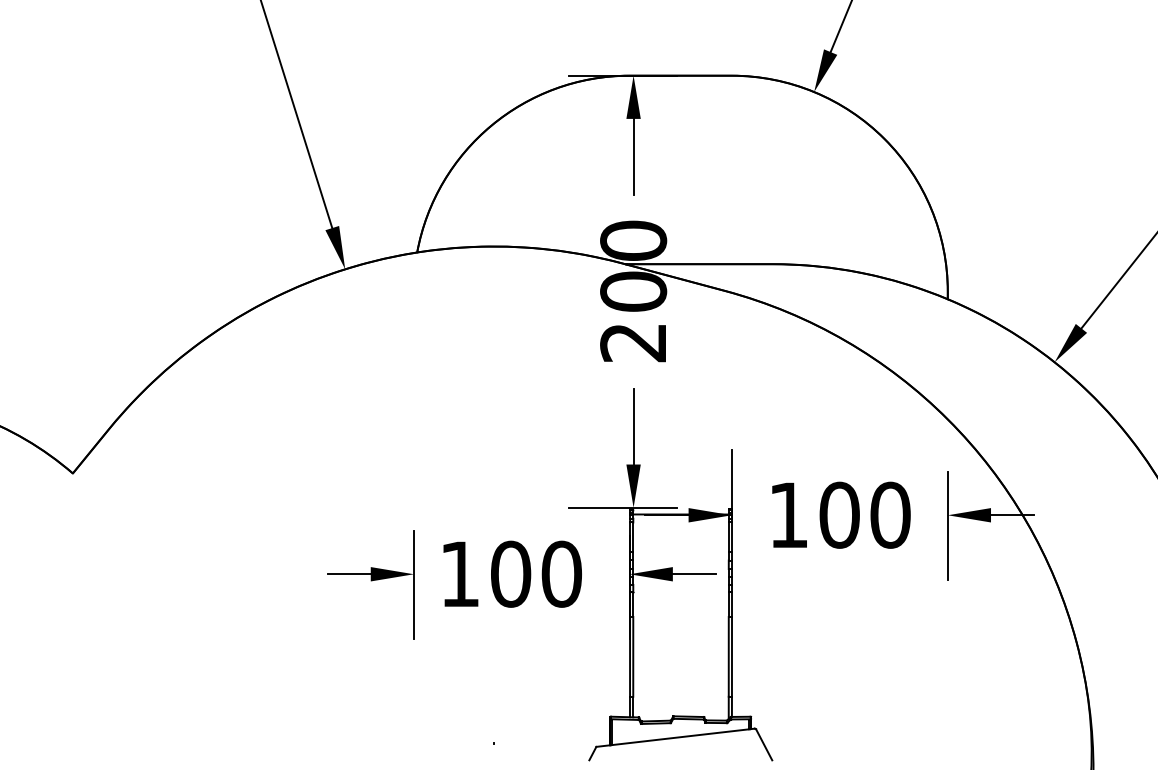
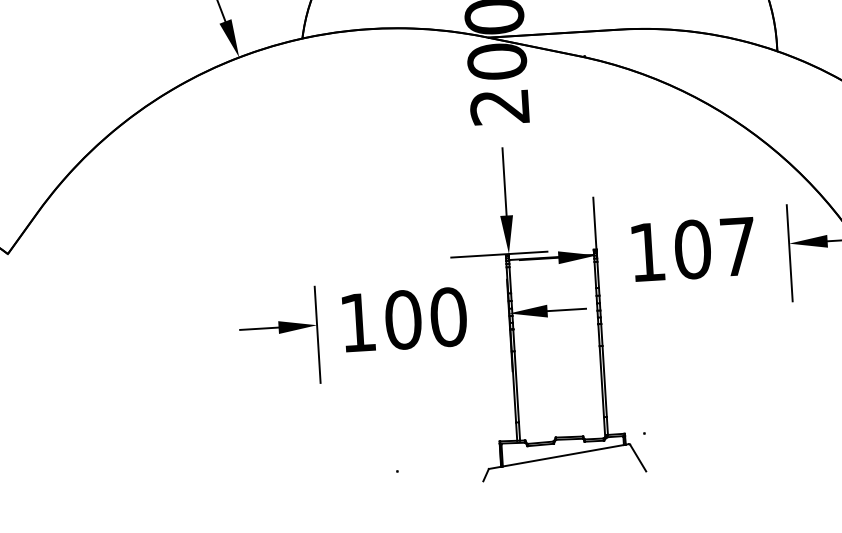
text: (890, 514) -> (738, 246), 100 -> 107

